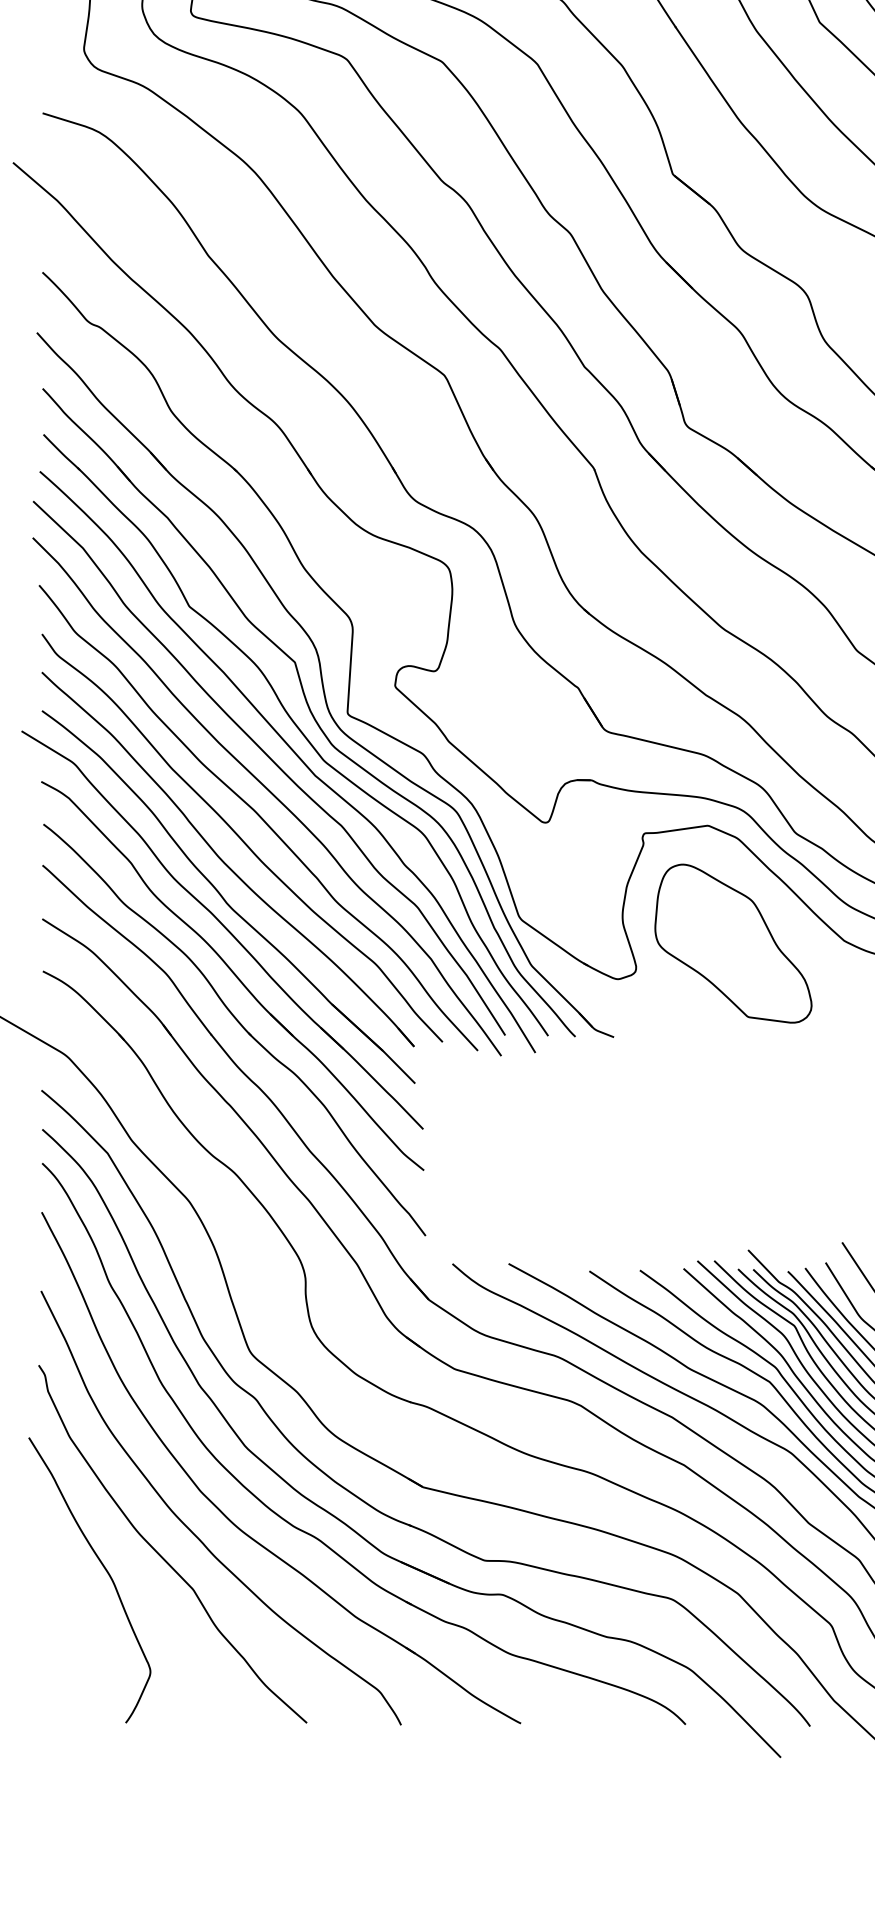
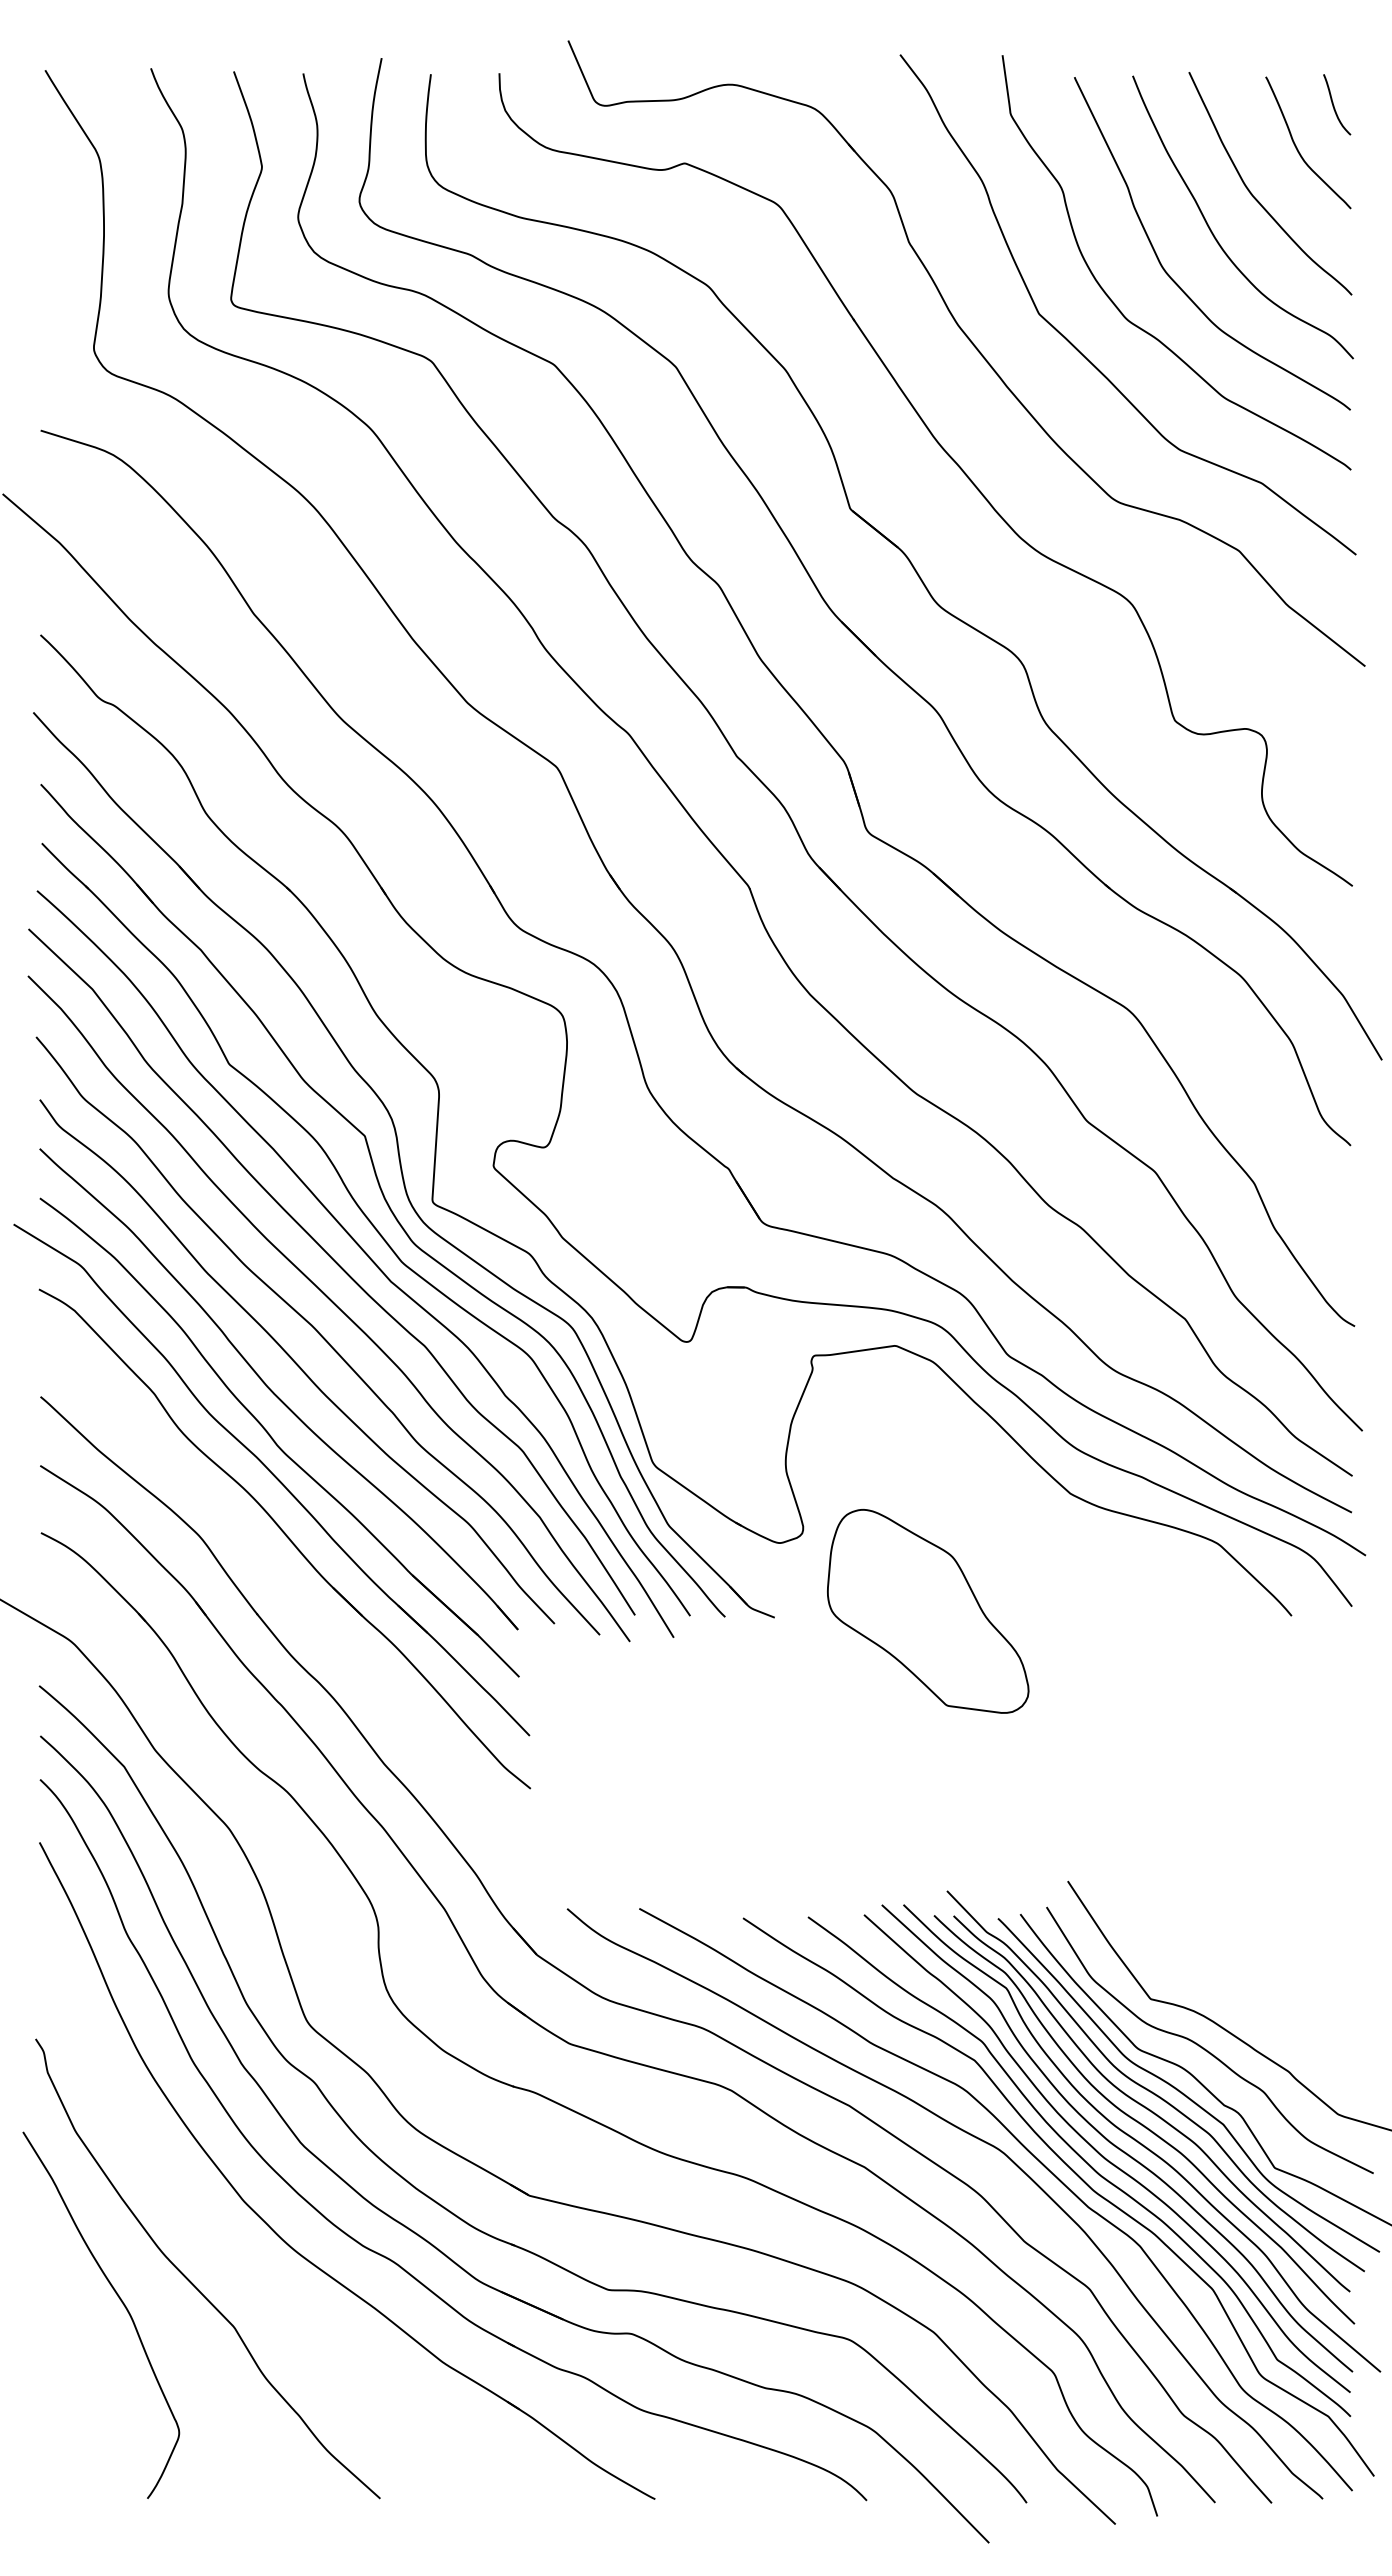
part: (733, 942) -> (928, 1610), moved
part: (241, 1027) -> (296, 1604), removed
curve: (195, 1533) -> (236, 2255), removed

